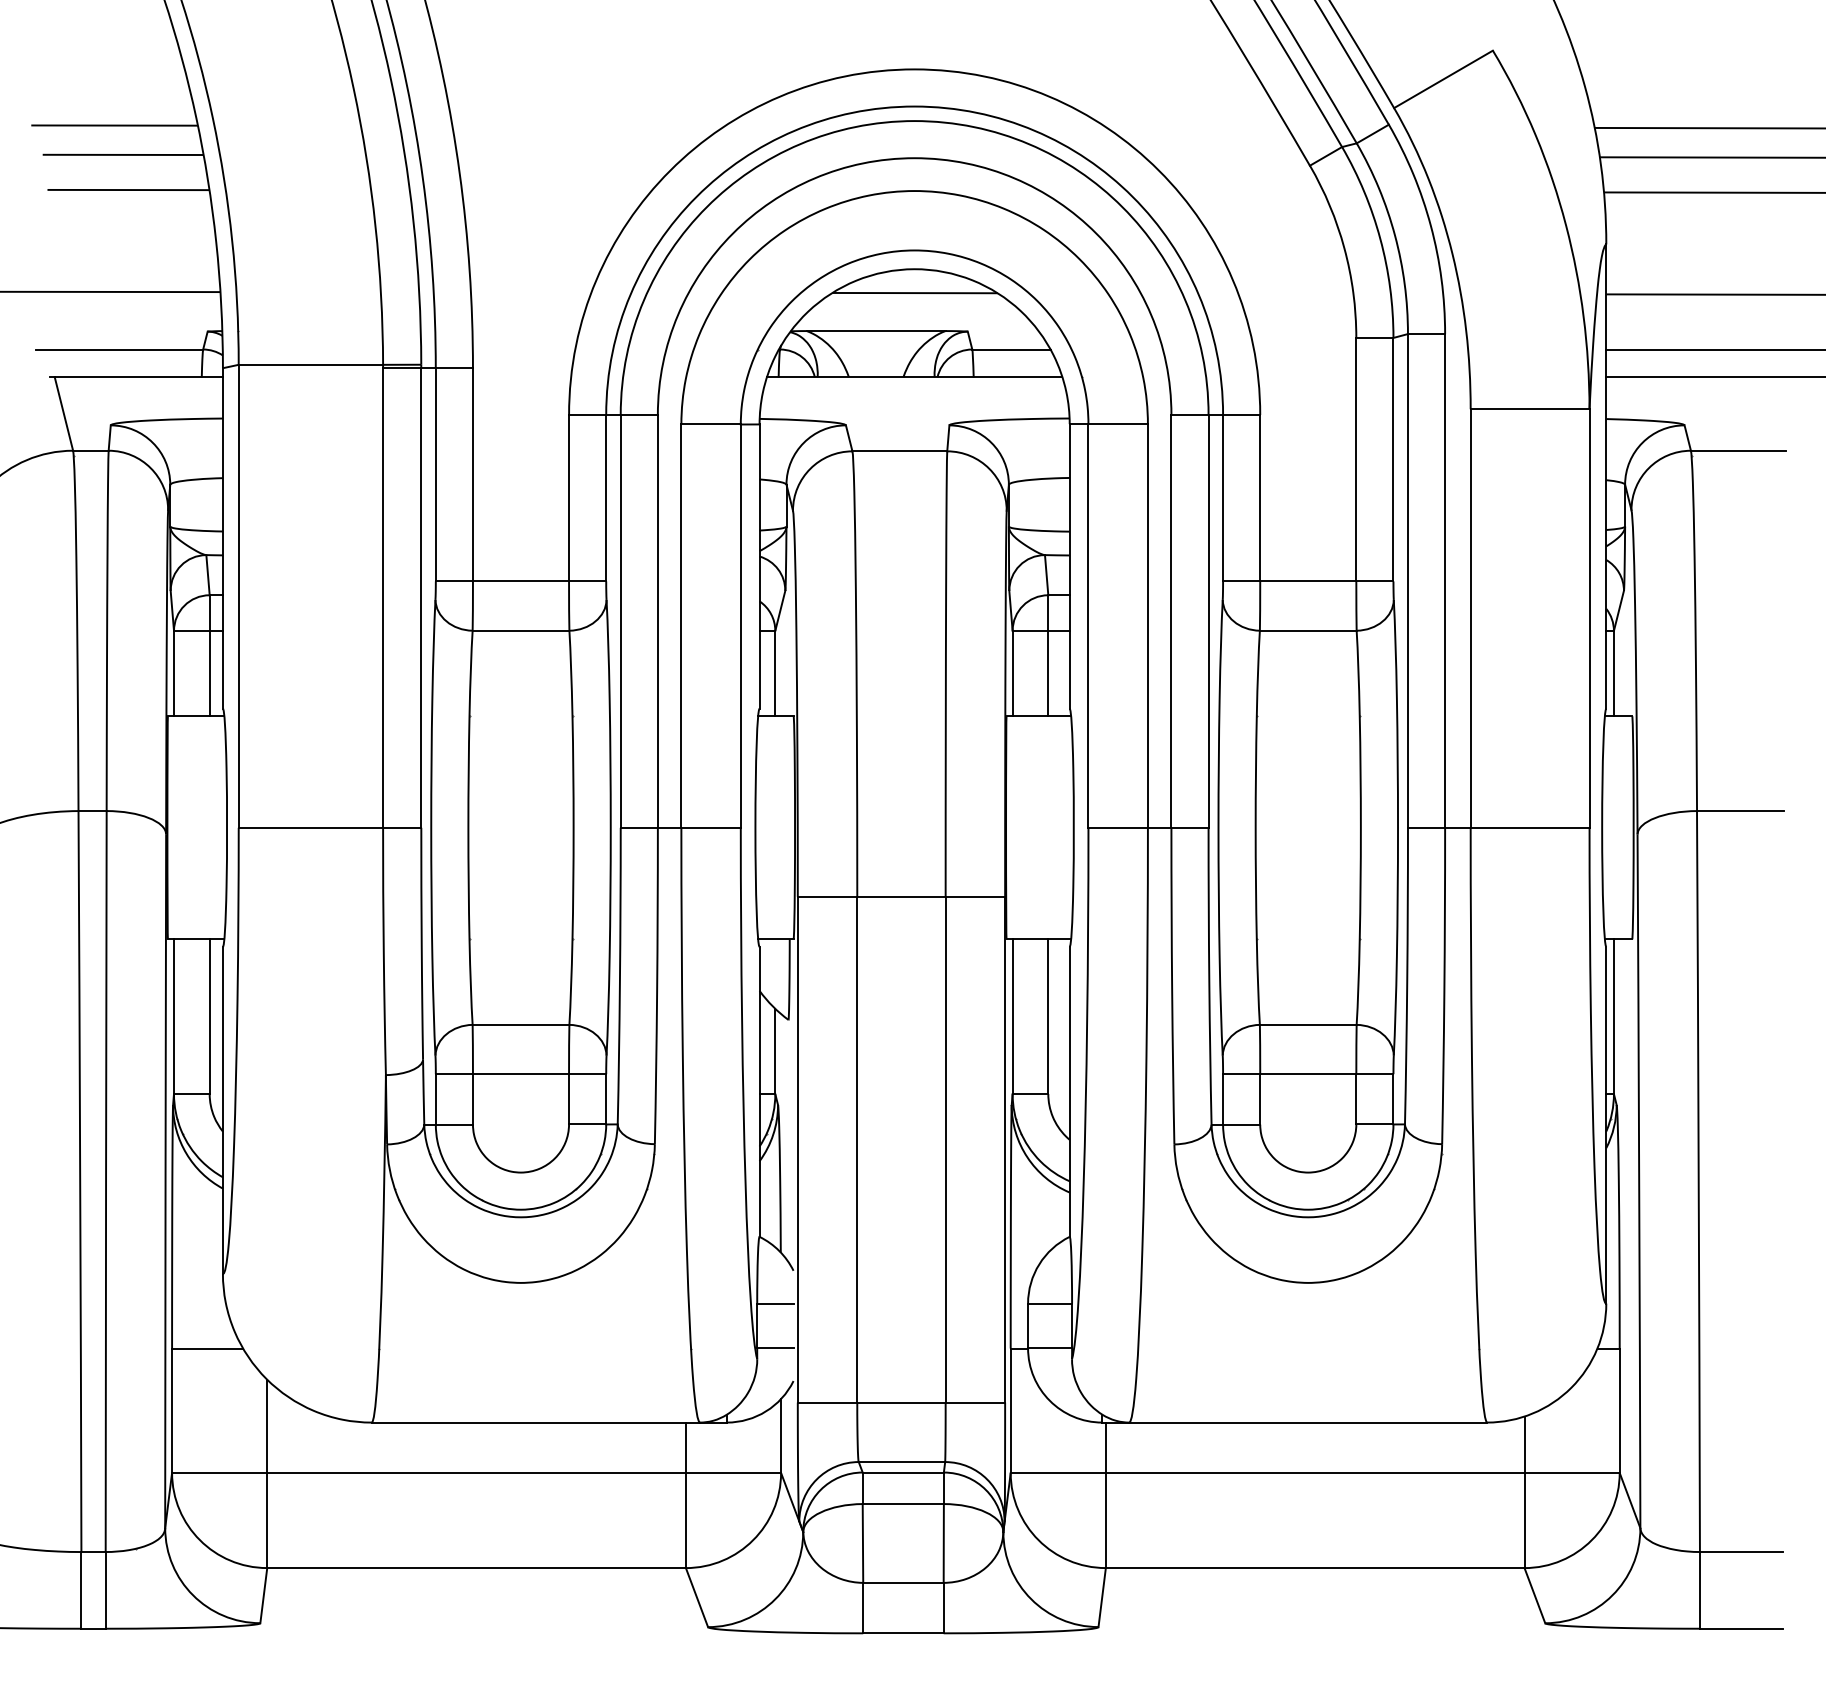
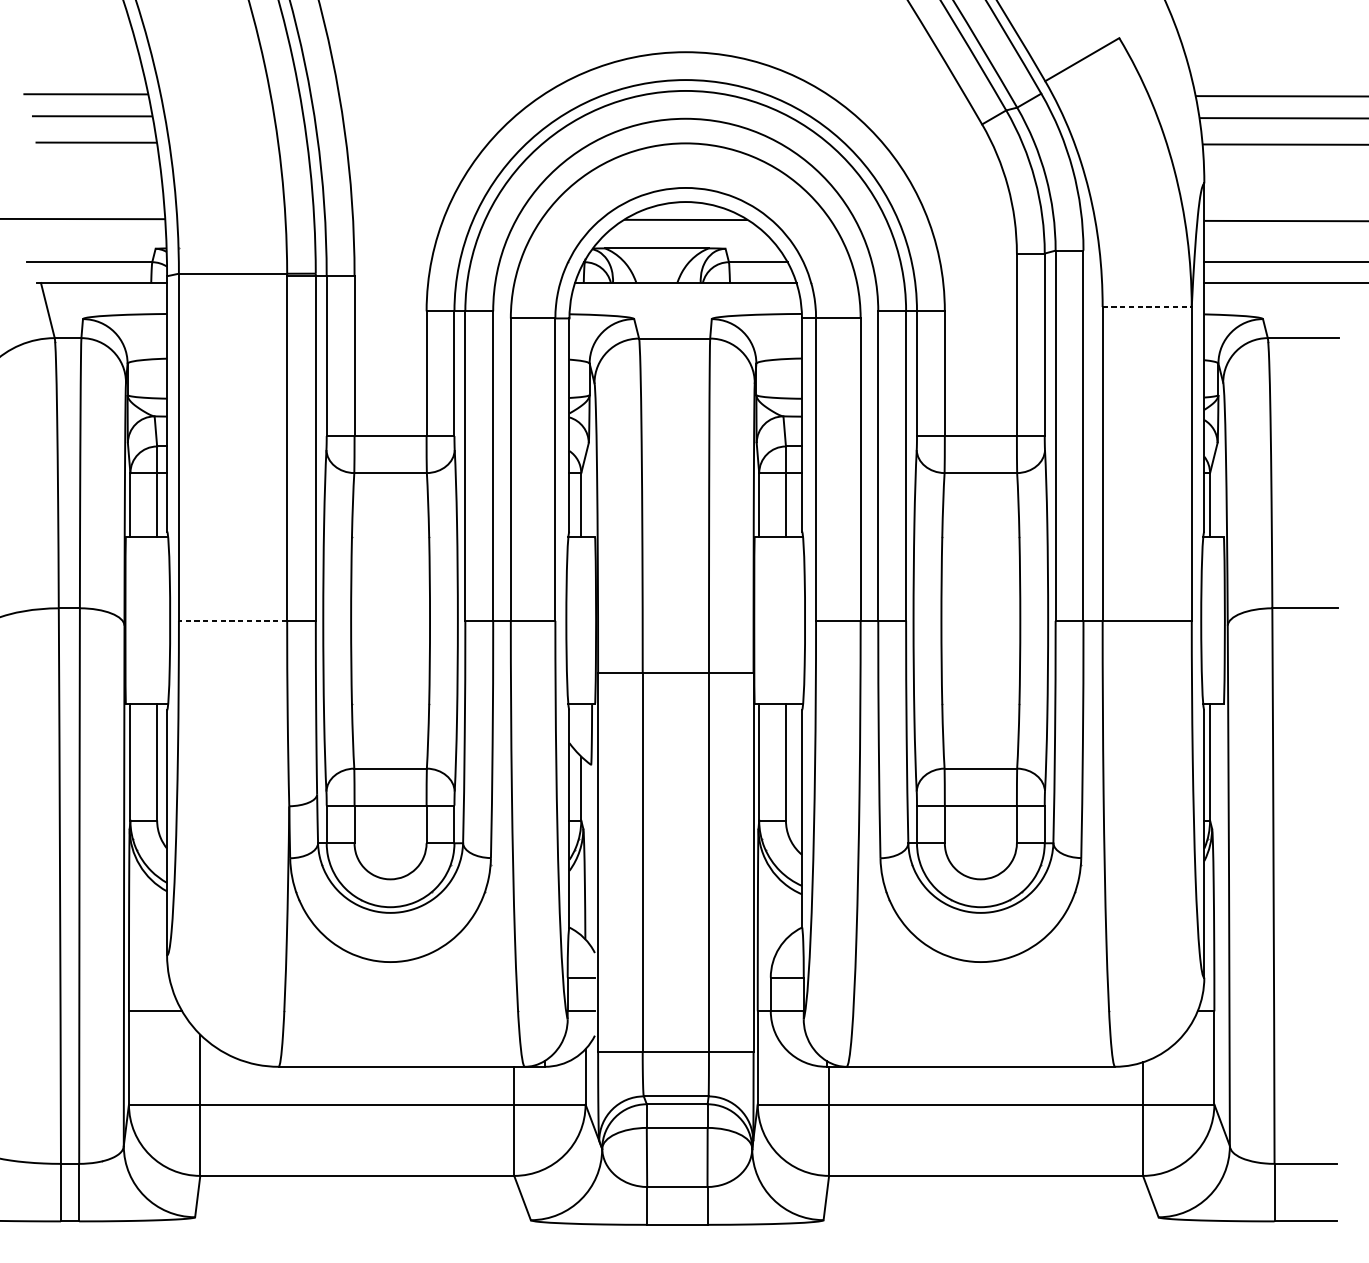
line: (1530, 409) -> (1147, 307), solid -> dashed
line: (310, 827) -> (232, 620), solid -> dashed

